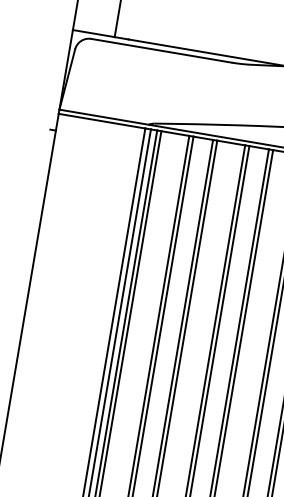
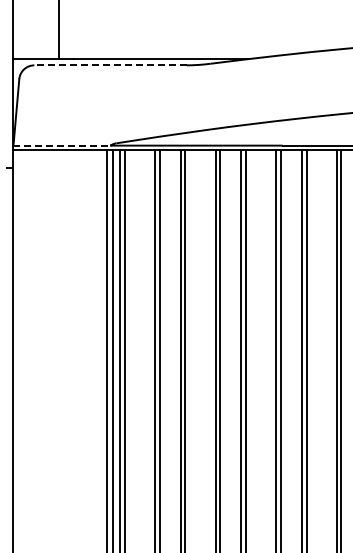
line: (161, 50) -> (110, 65), solid -> dashed
line: (104, 117) -> (62, 145), solid -> dashed

